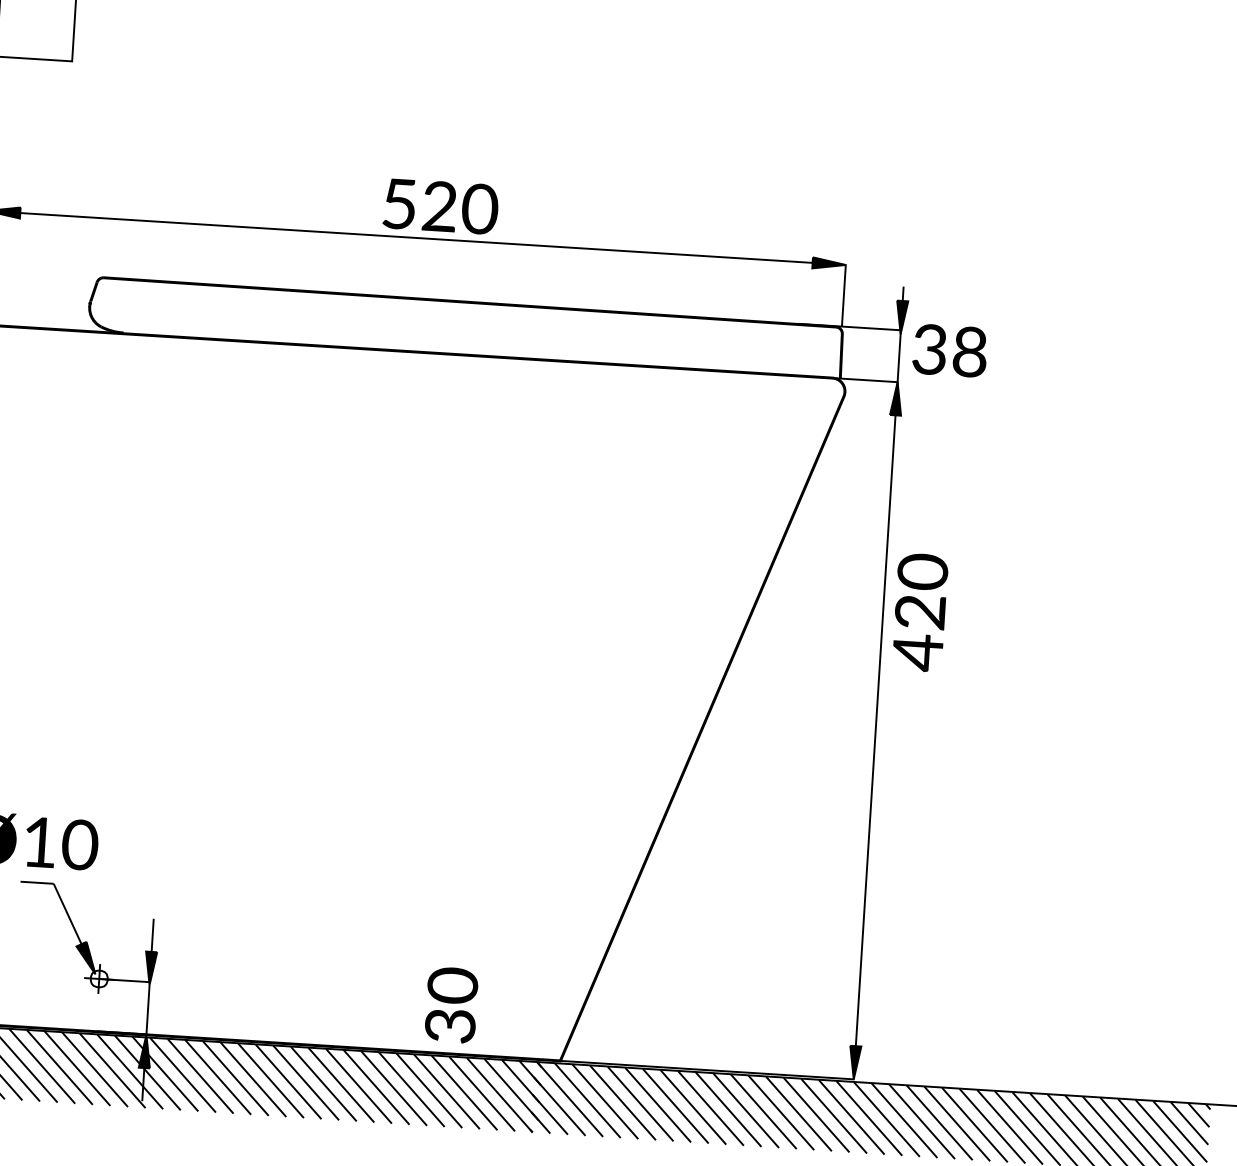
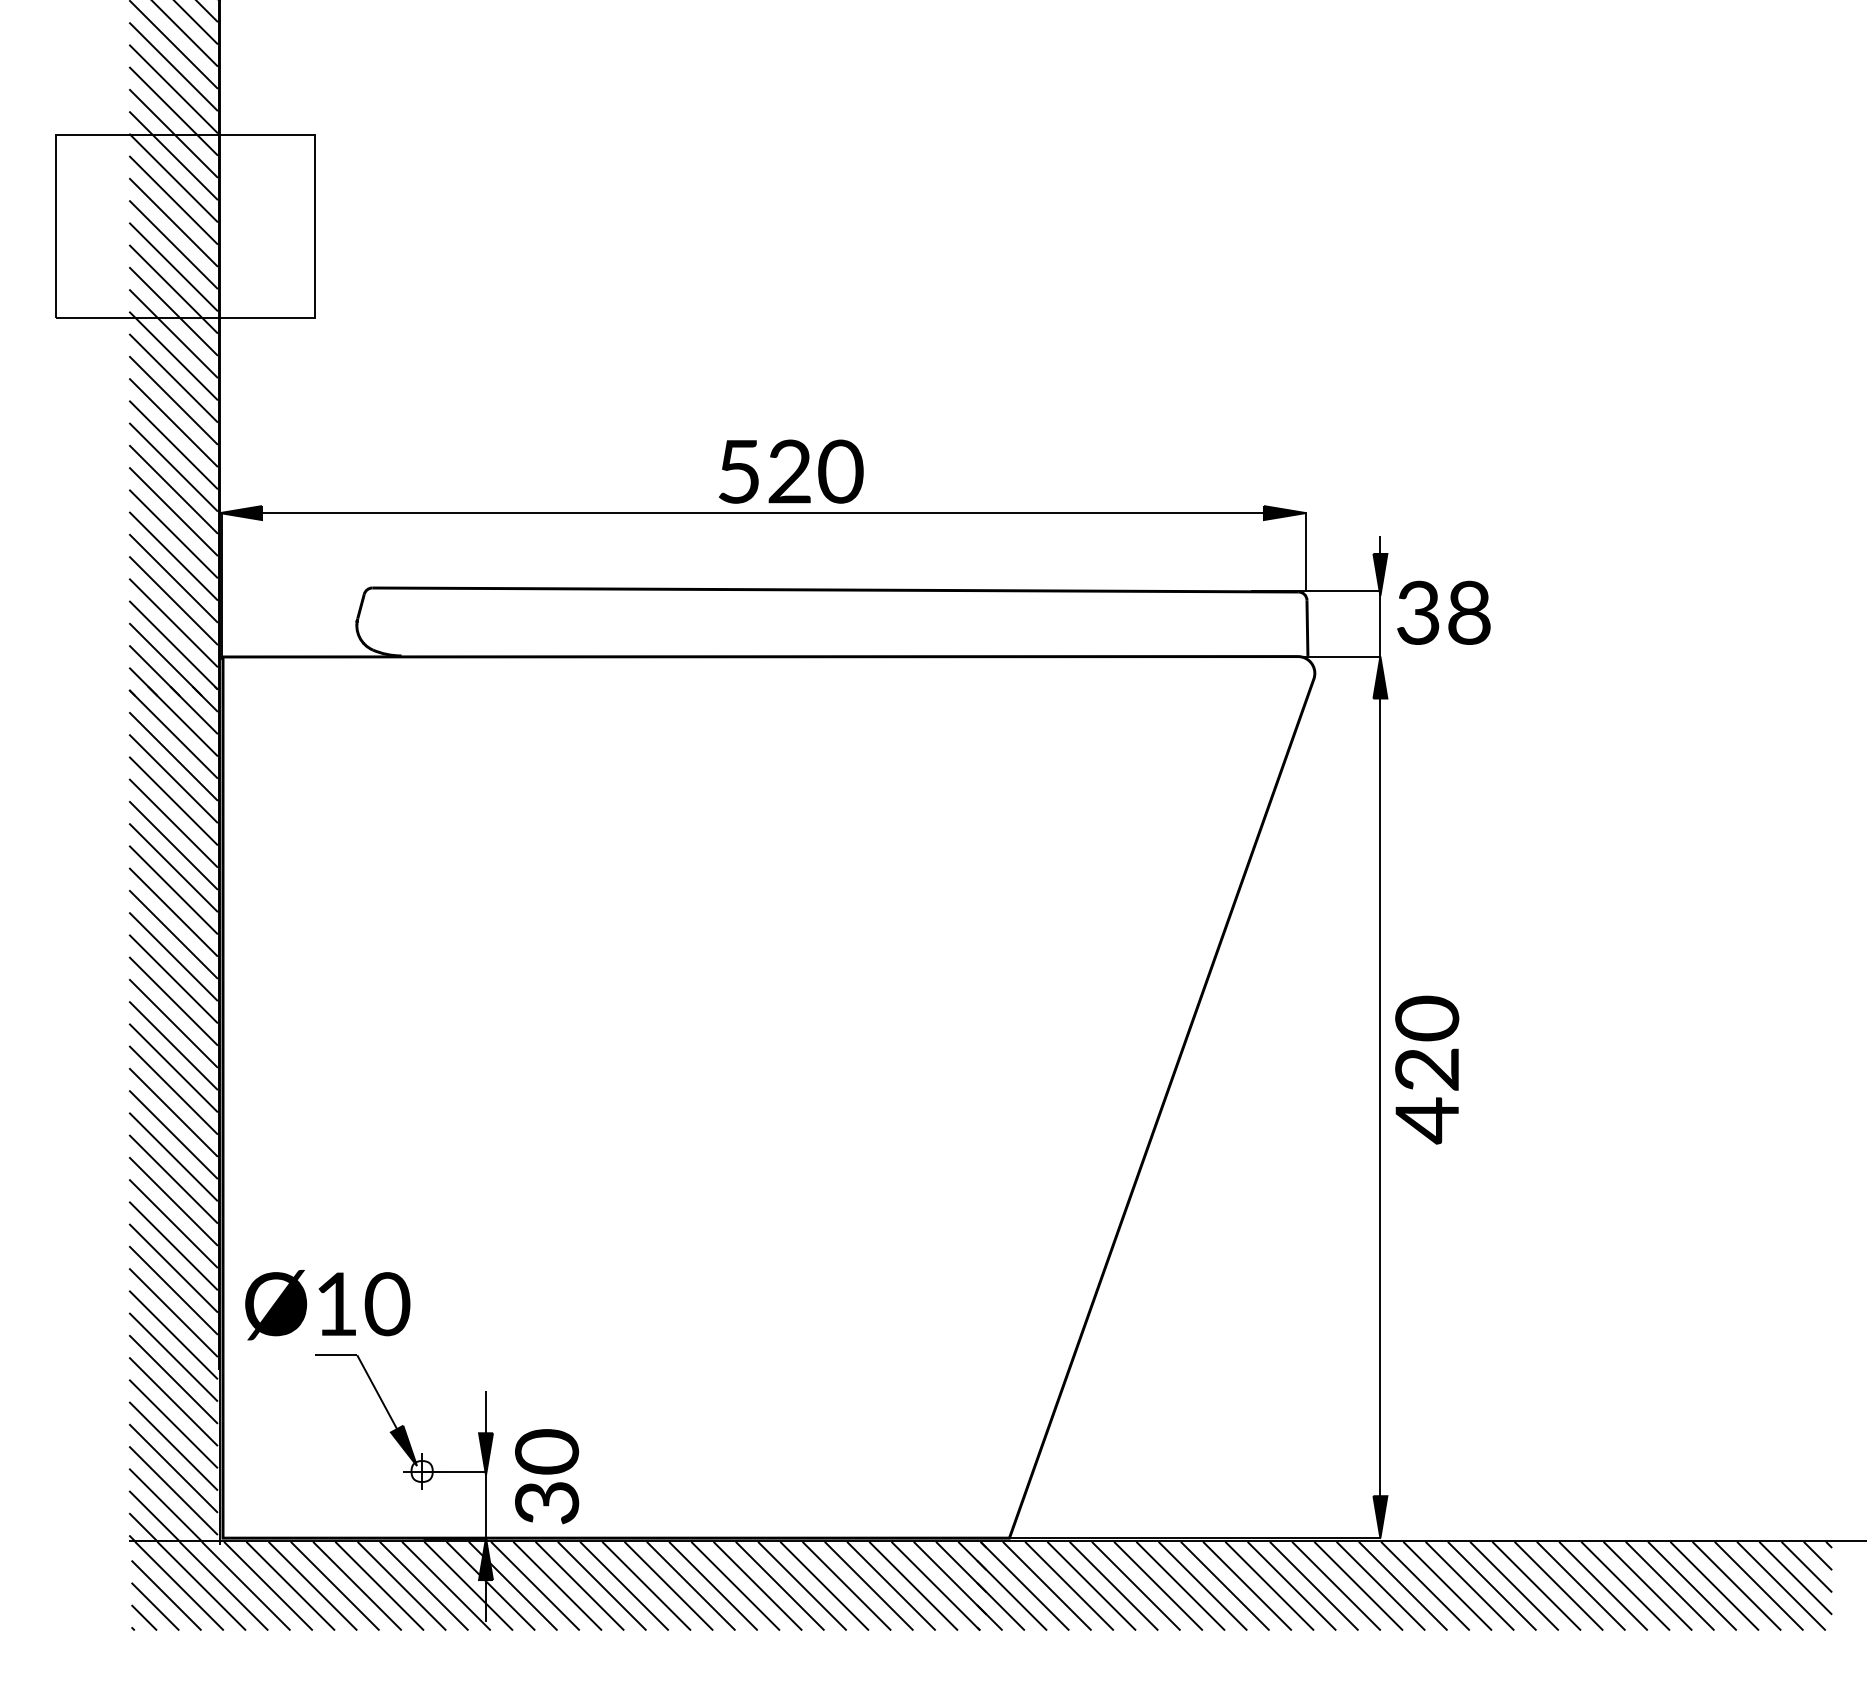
text: (920, 612) -> (1427, 1069), moved
text: (451, 1005) -> (547, 1476), moved

